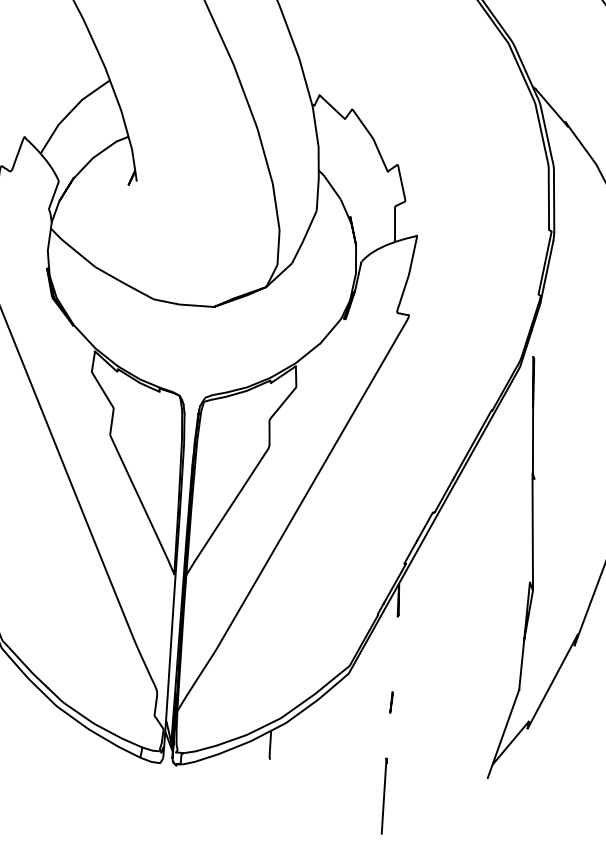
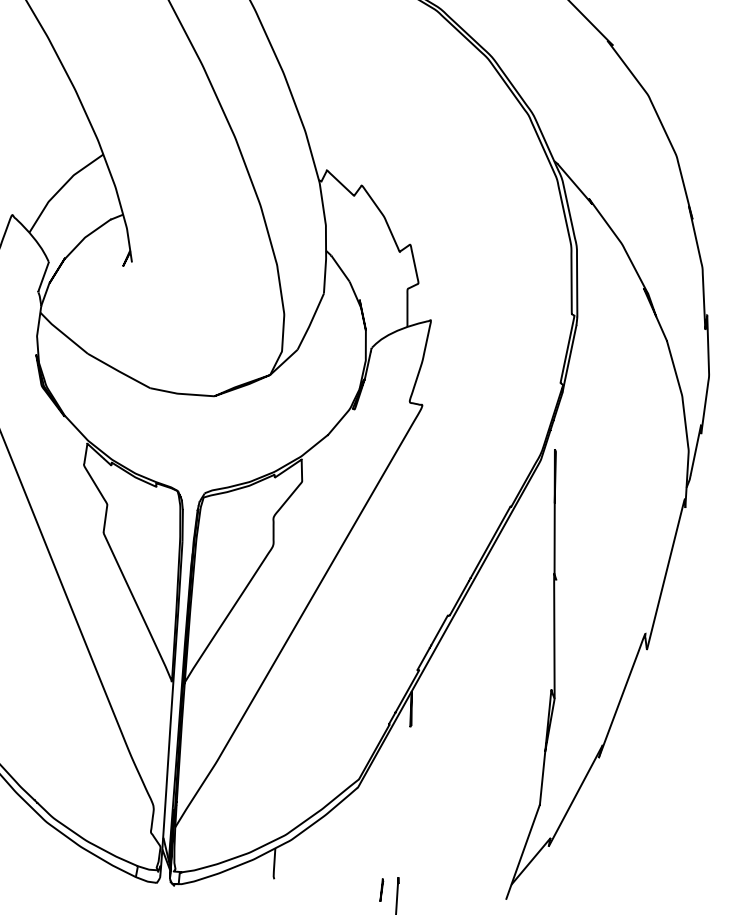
line: (391, 701) -> (381, 889), moved

